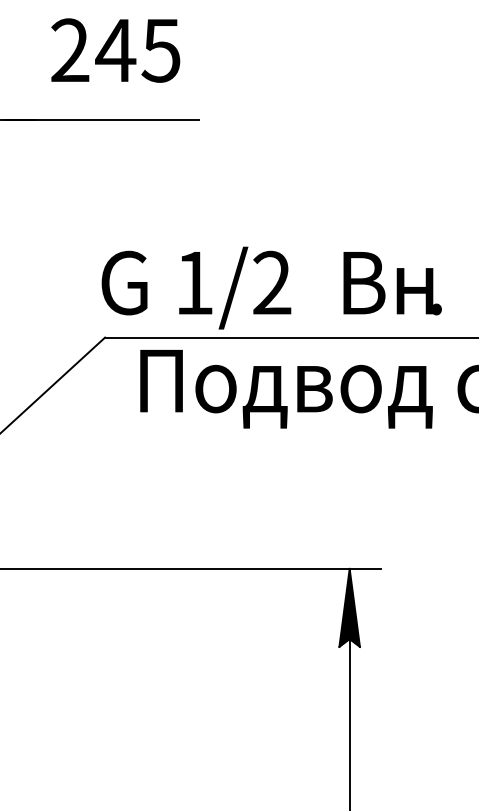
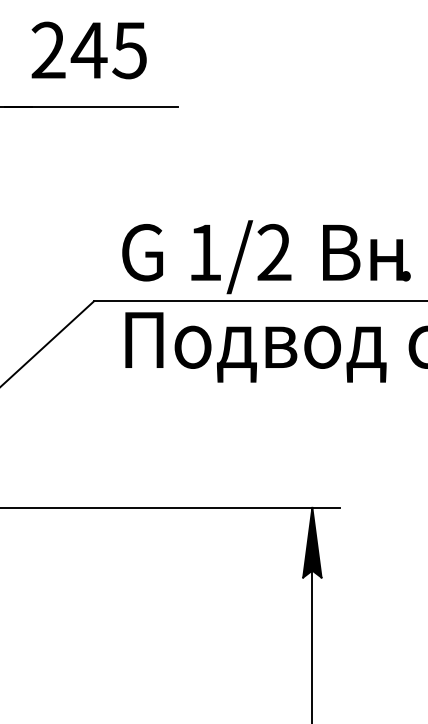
text: (115, 50) -> (89, 50), moved
text: (392, 283) -> (366, 253), moved
text: (196, 287) -> (206, 256), moved

